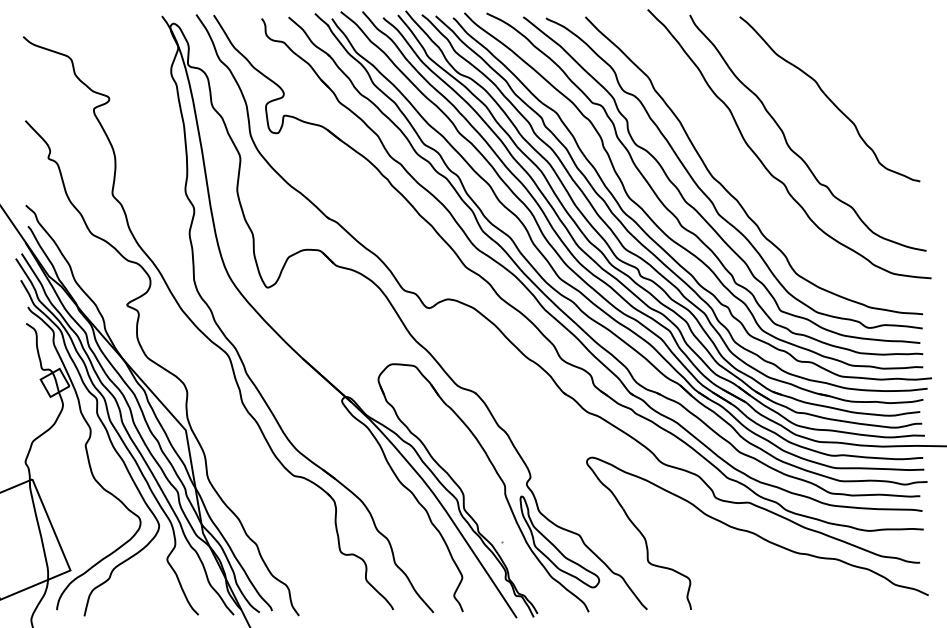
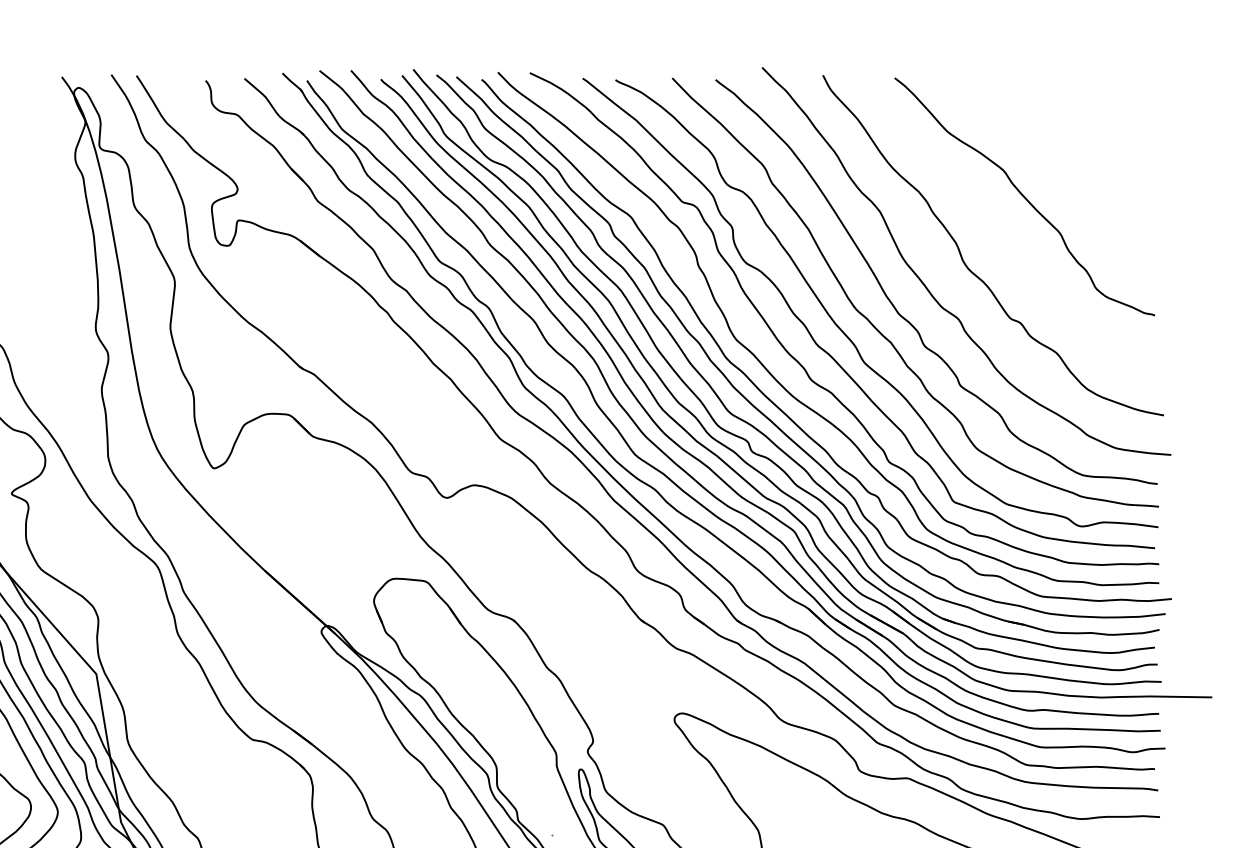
curve: (750, 185) -> (910, 321), added

